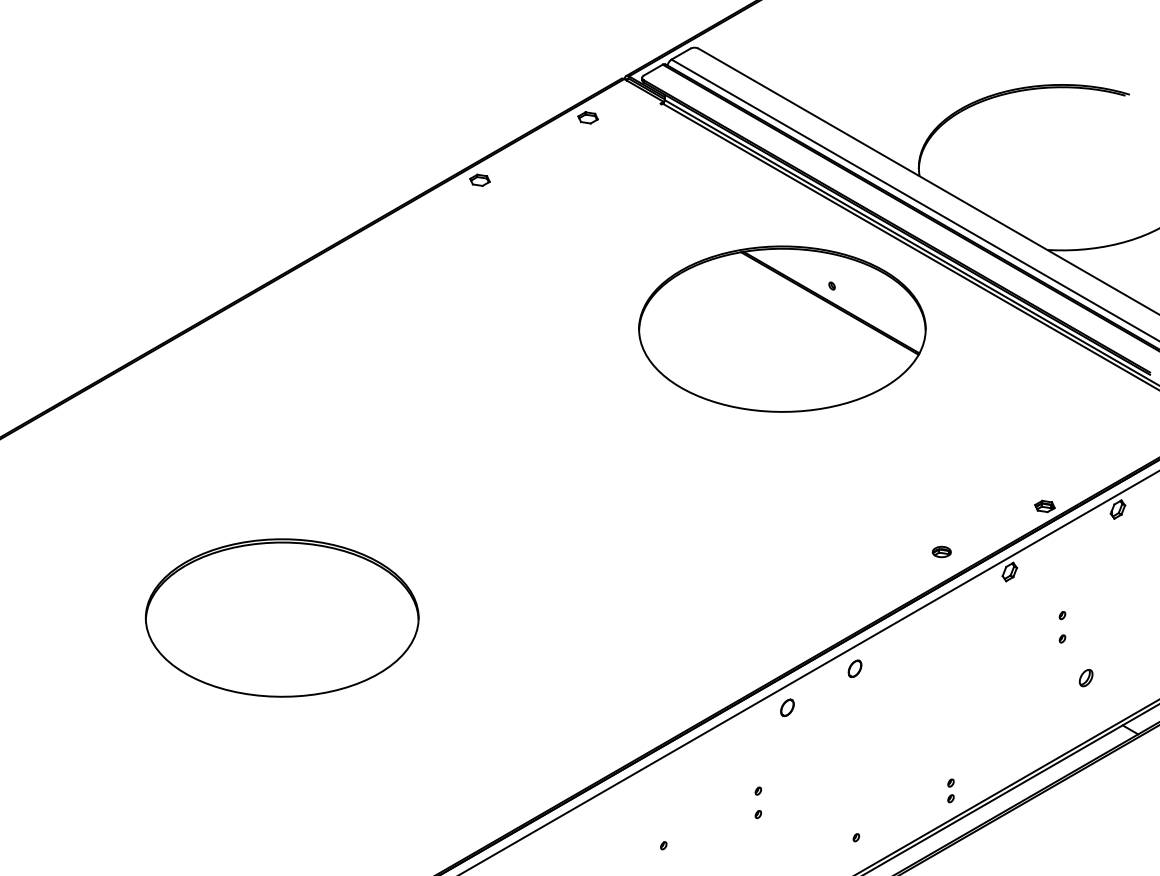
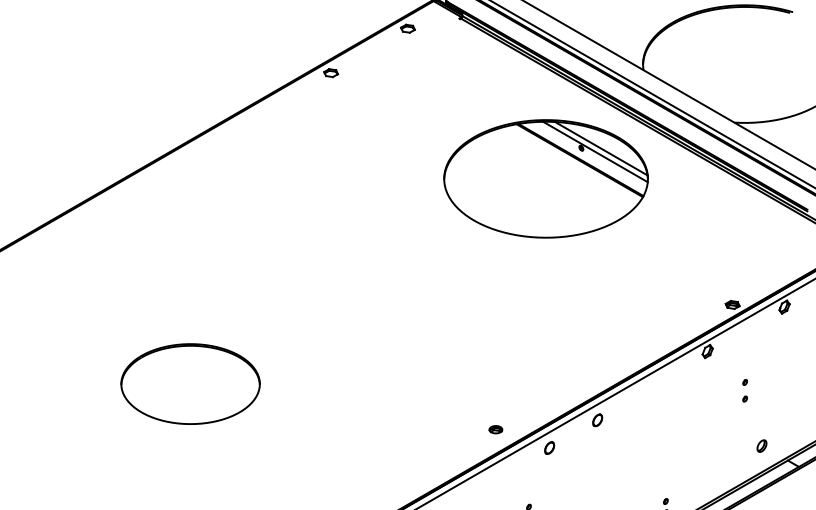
line: (860, 286) -> (601, 148), added
line: (851, 290) -> (595, 151), added
part: (941, 551) -> (495, 429), moved
part: (282, 617) -> (190, 383), size x0.71
part: (1085, 678) -> (761, 446), moved

